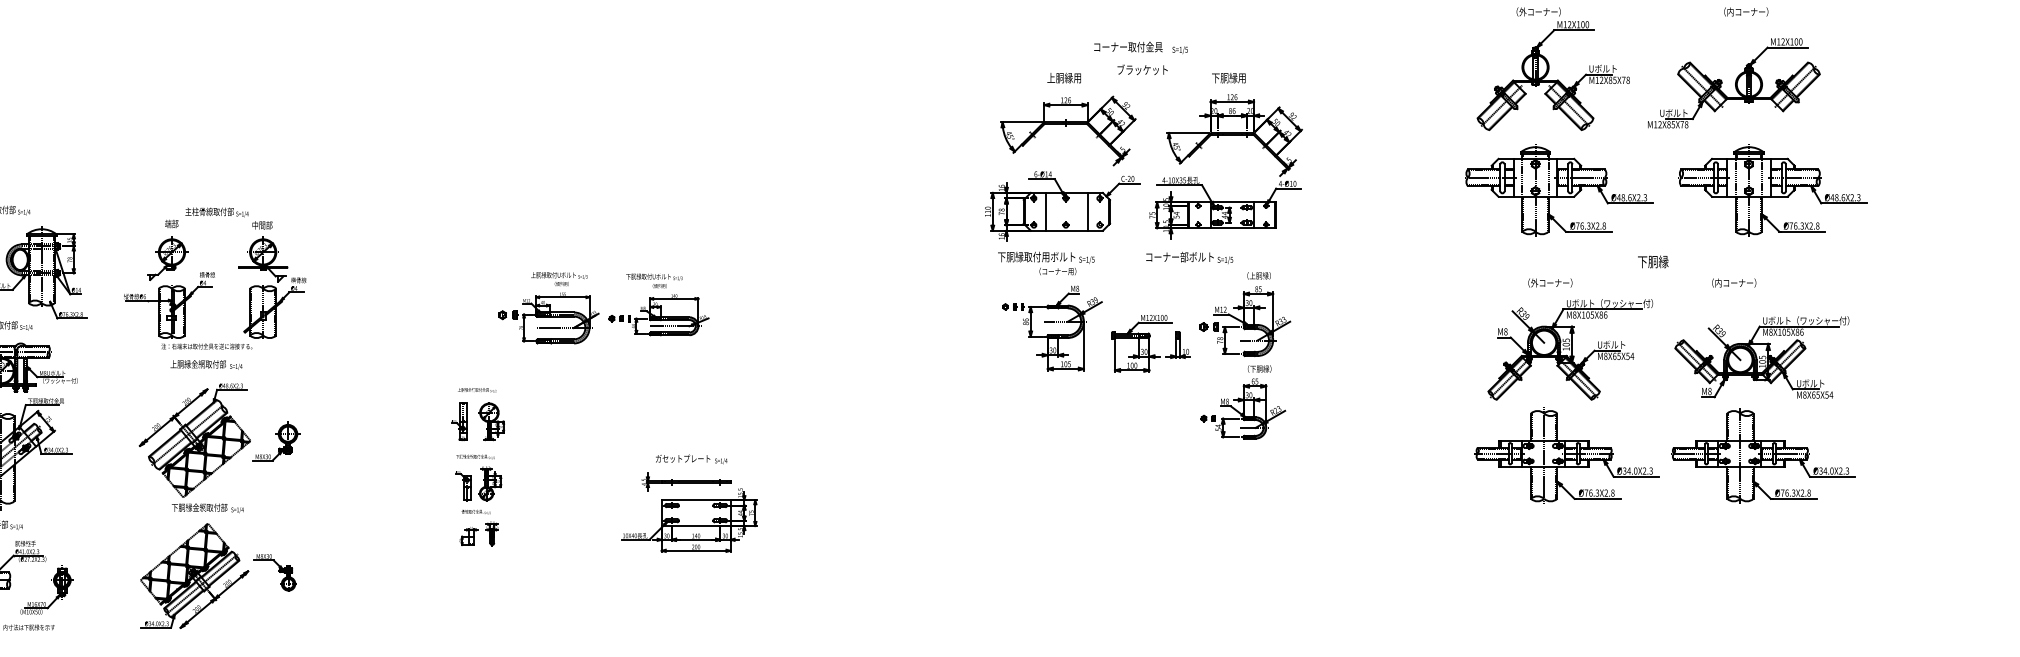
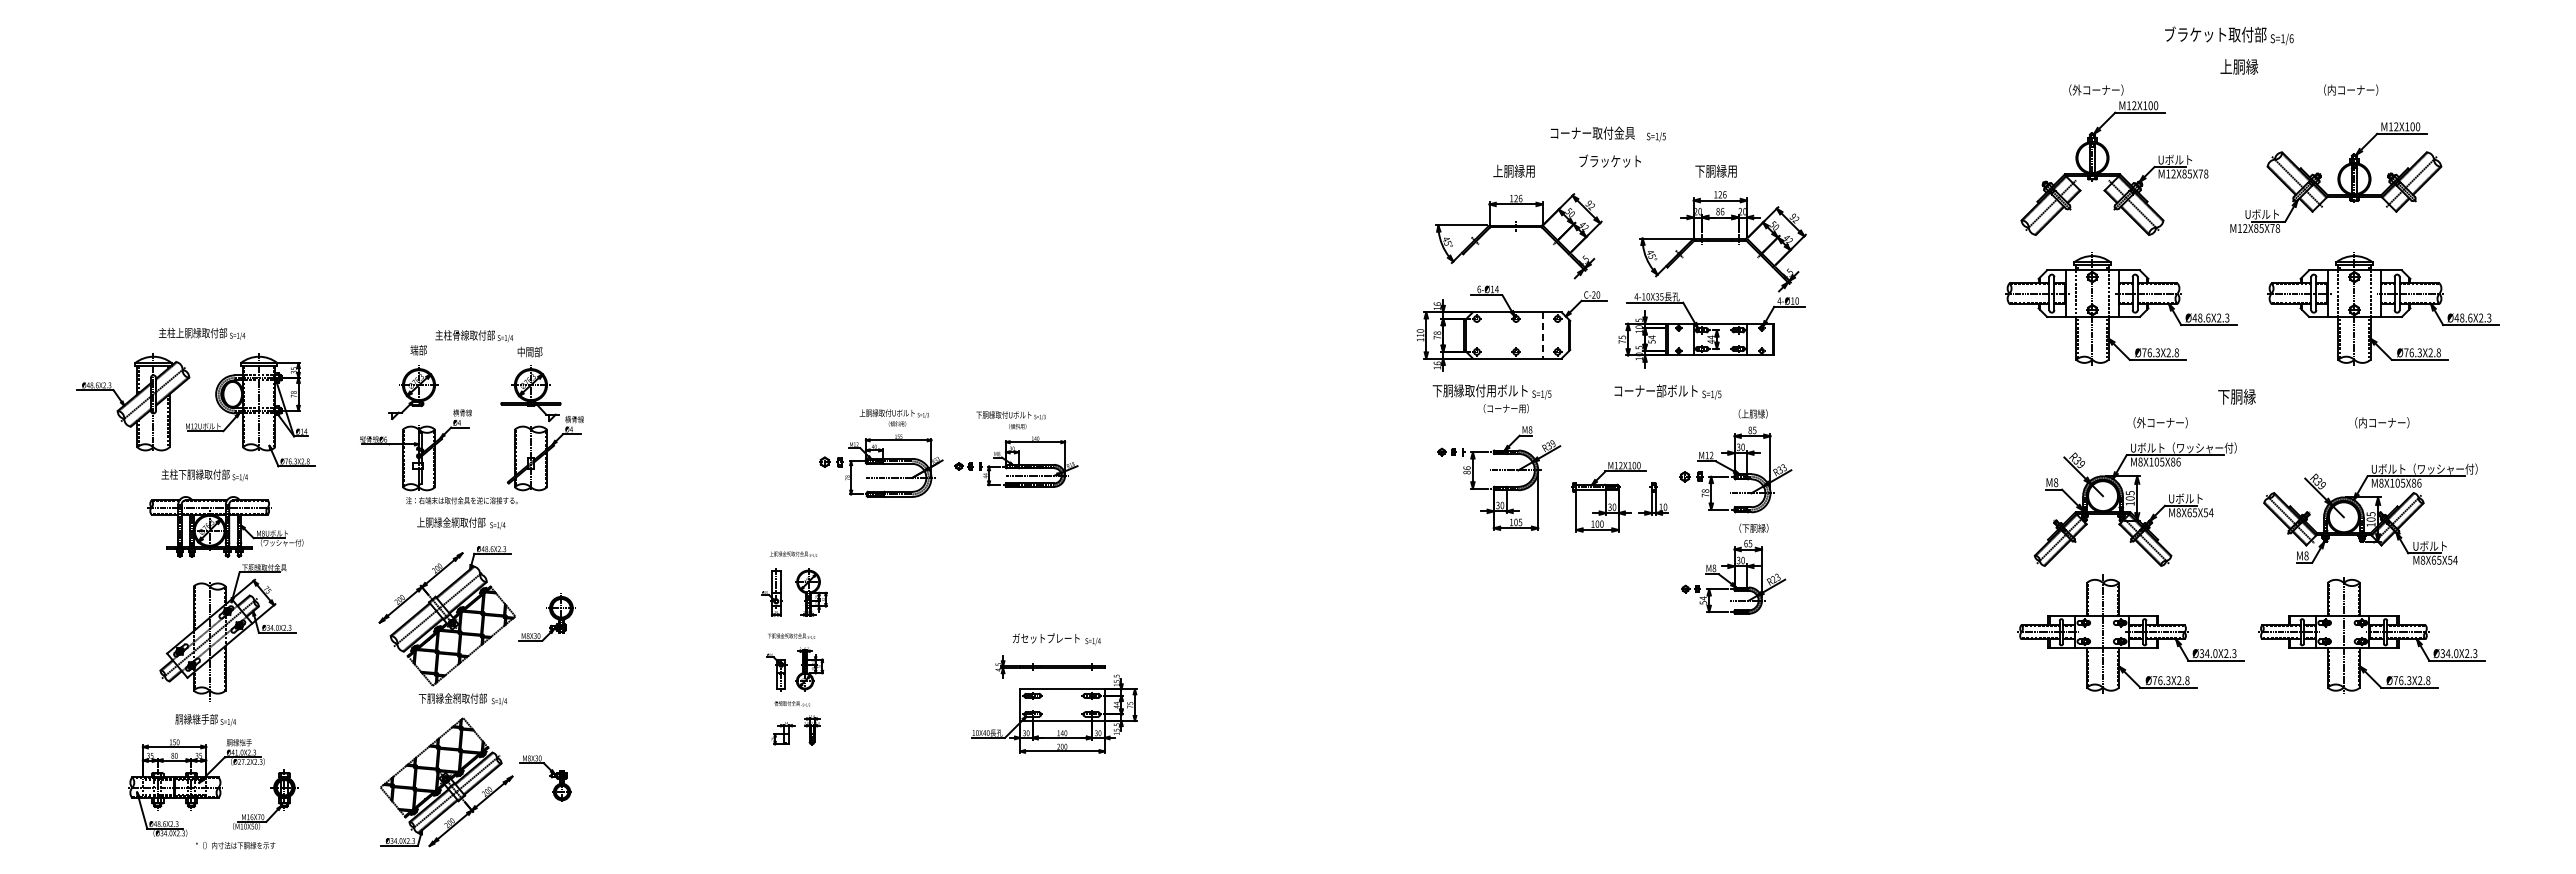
line: (1045, 211) -> (1491, 335), removed
line: (1087, 211) -> (1542, 335), solid -> dashed
text: (1550, 282) -> (2160, 422), moved
text: (1734, 282) -> (2382, 422), moved

